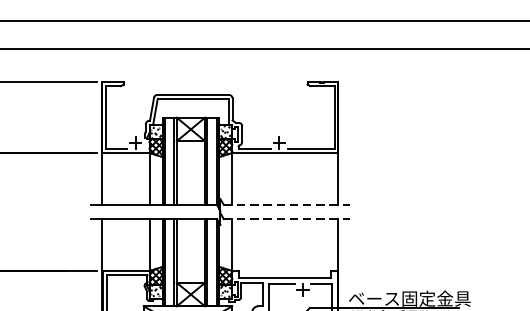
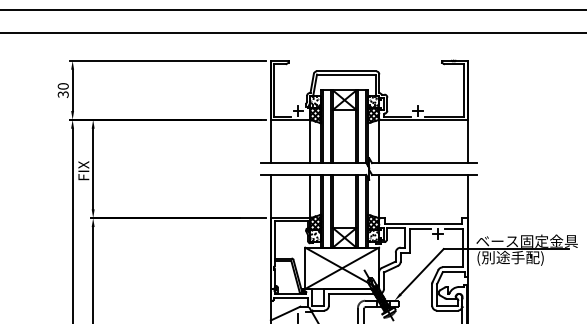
line: (286, 205) -> (424, 163), dashed -> solid
line: (286, 218) -> (424, 174), dashed -> solid

